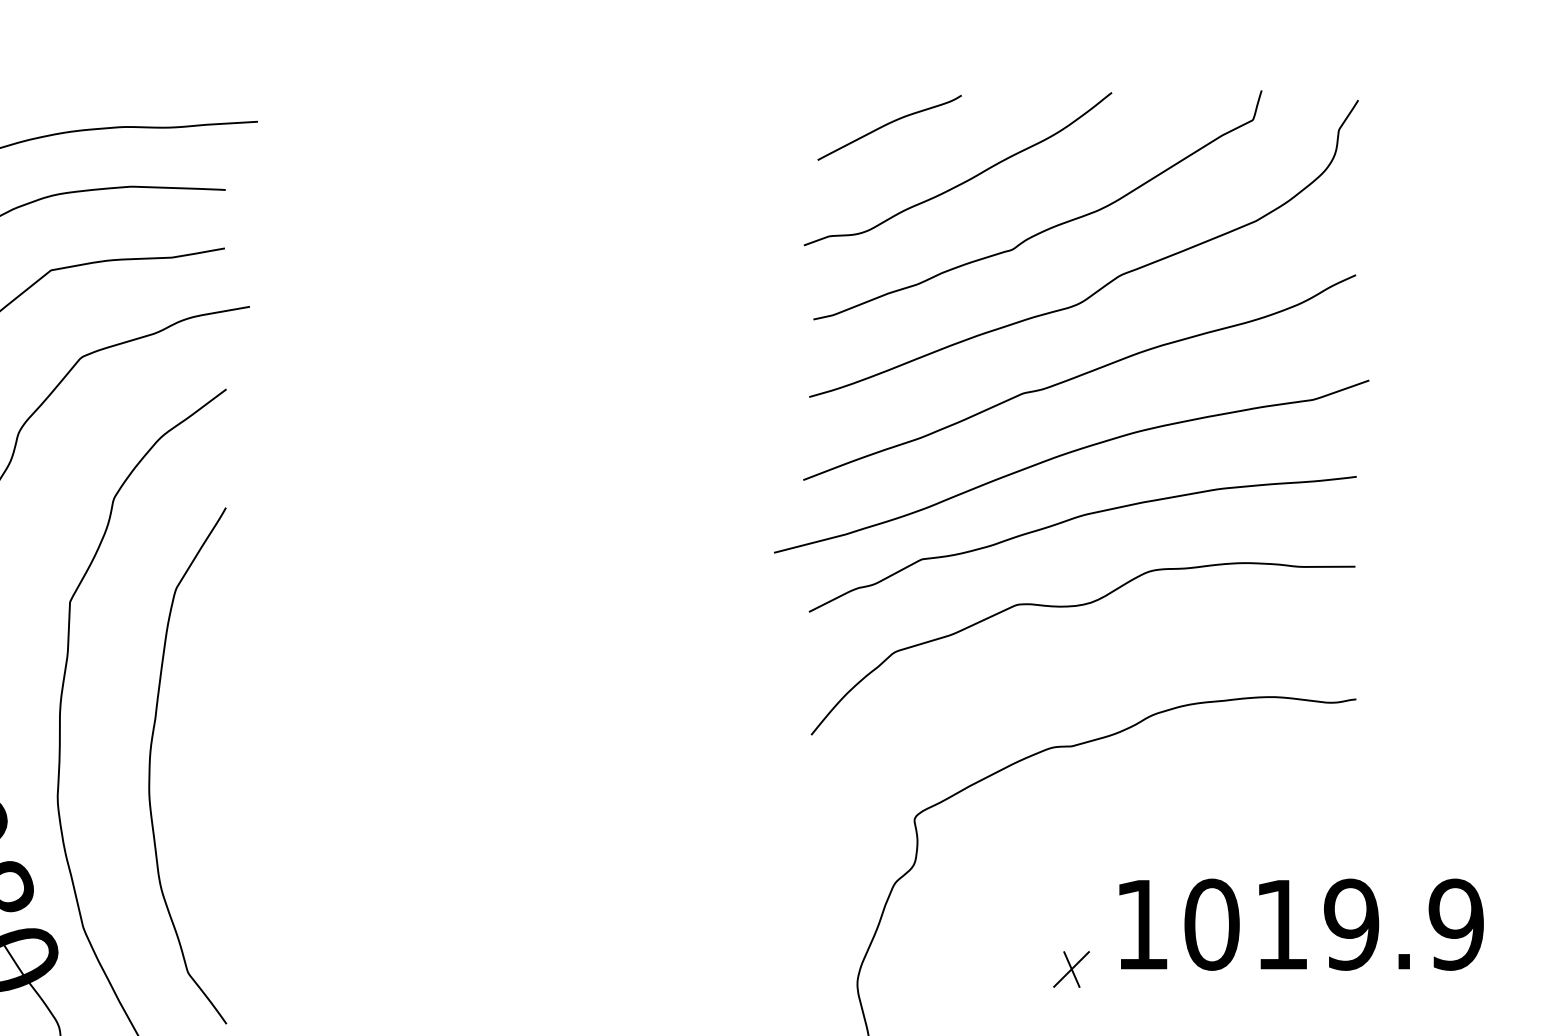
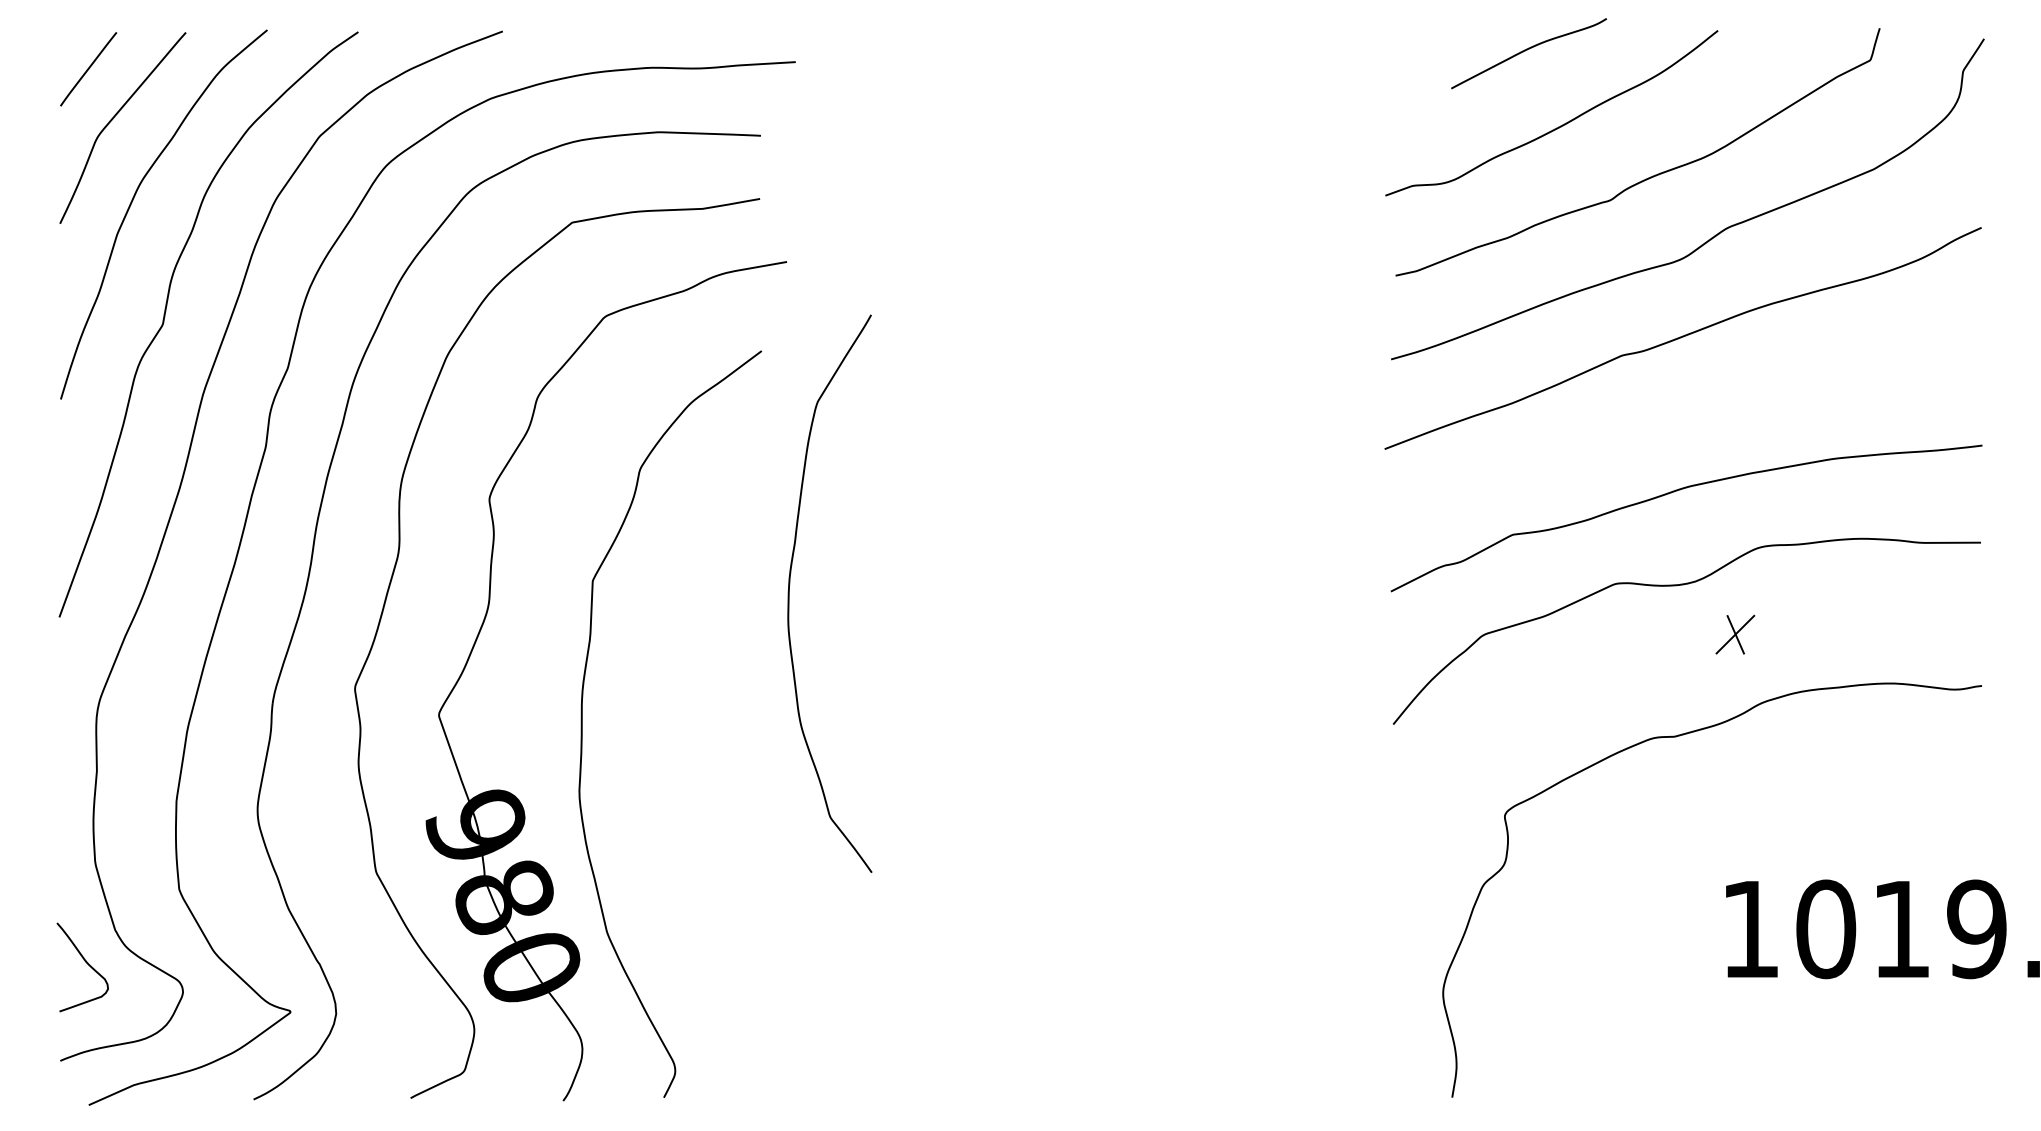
curve: (888, 124) -> (1527, 50), moved
curve: (1067, 454) -> (1669, 421), removed
curve: (150, 765) -> (789, 593), moved
part: (1071, 969) -> (1735, 634), moved

